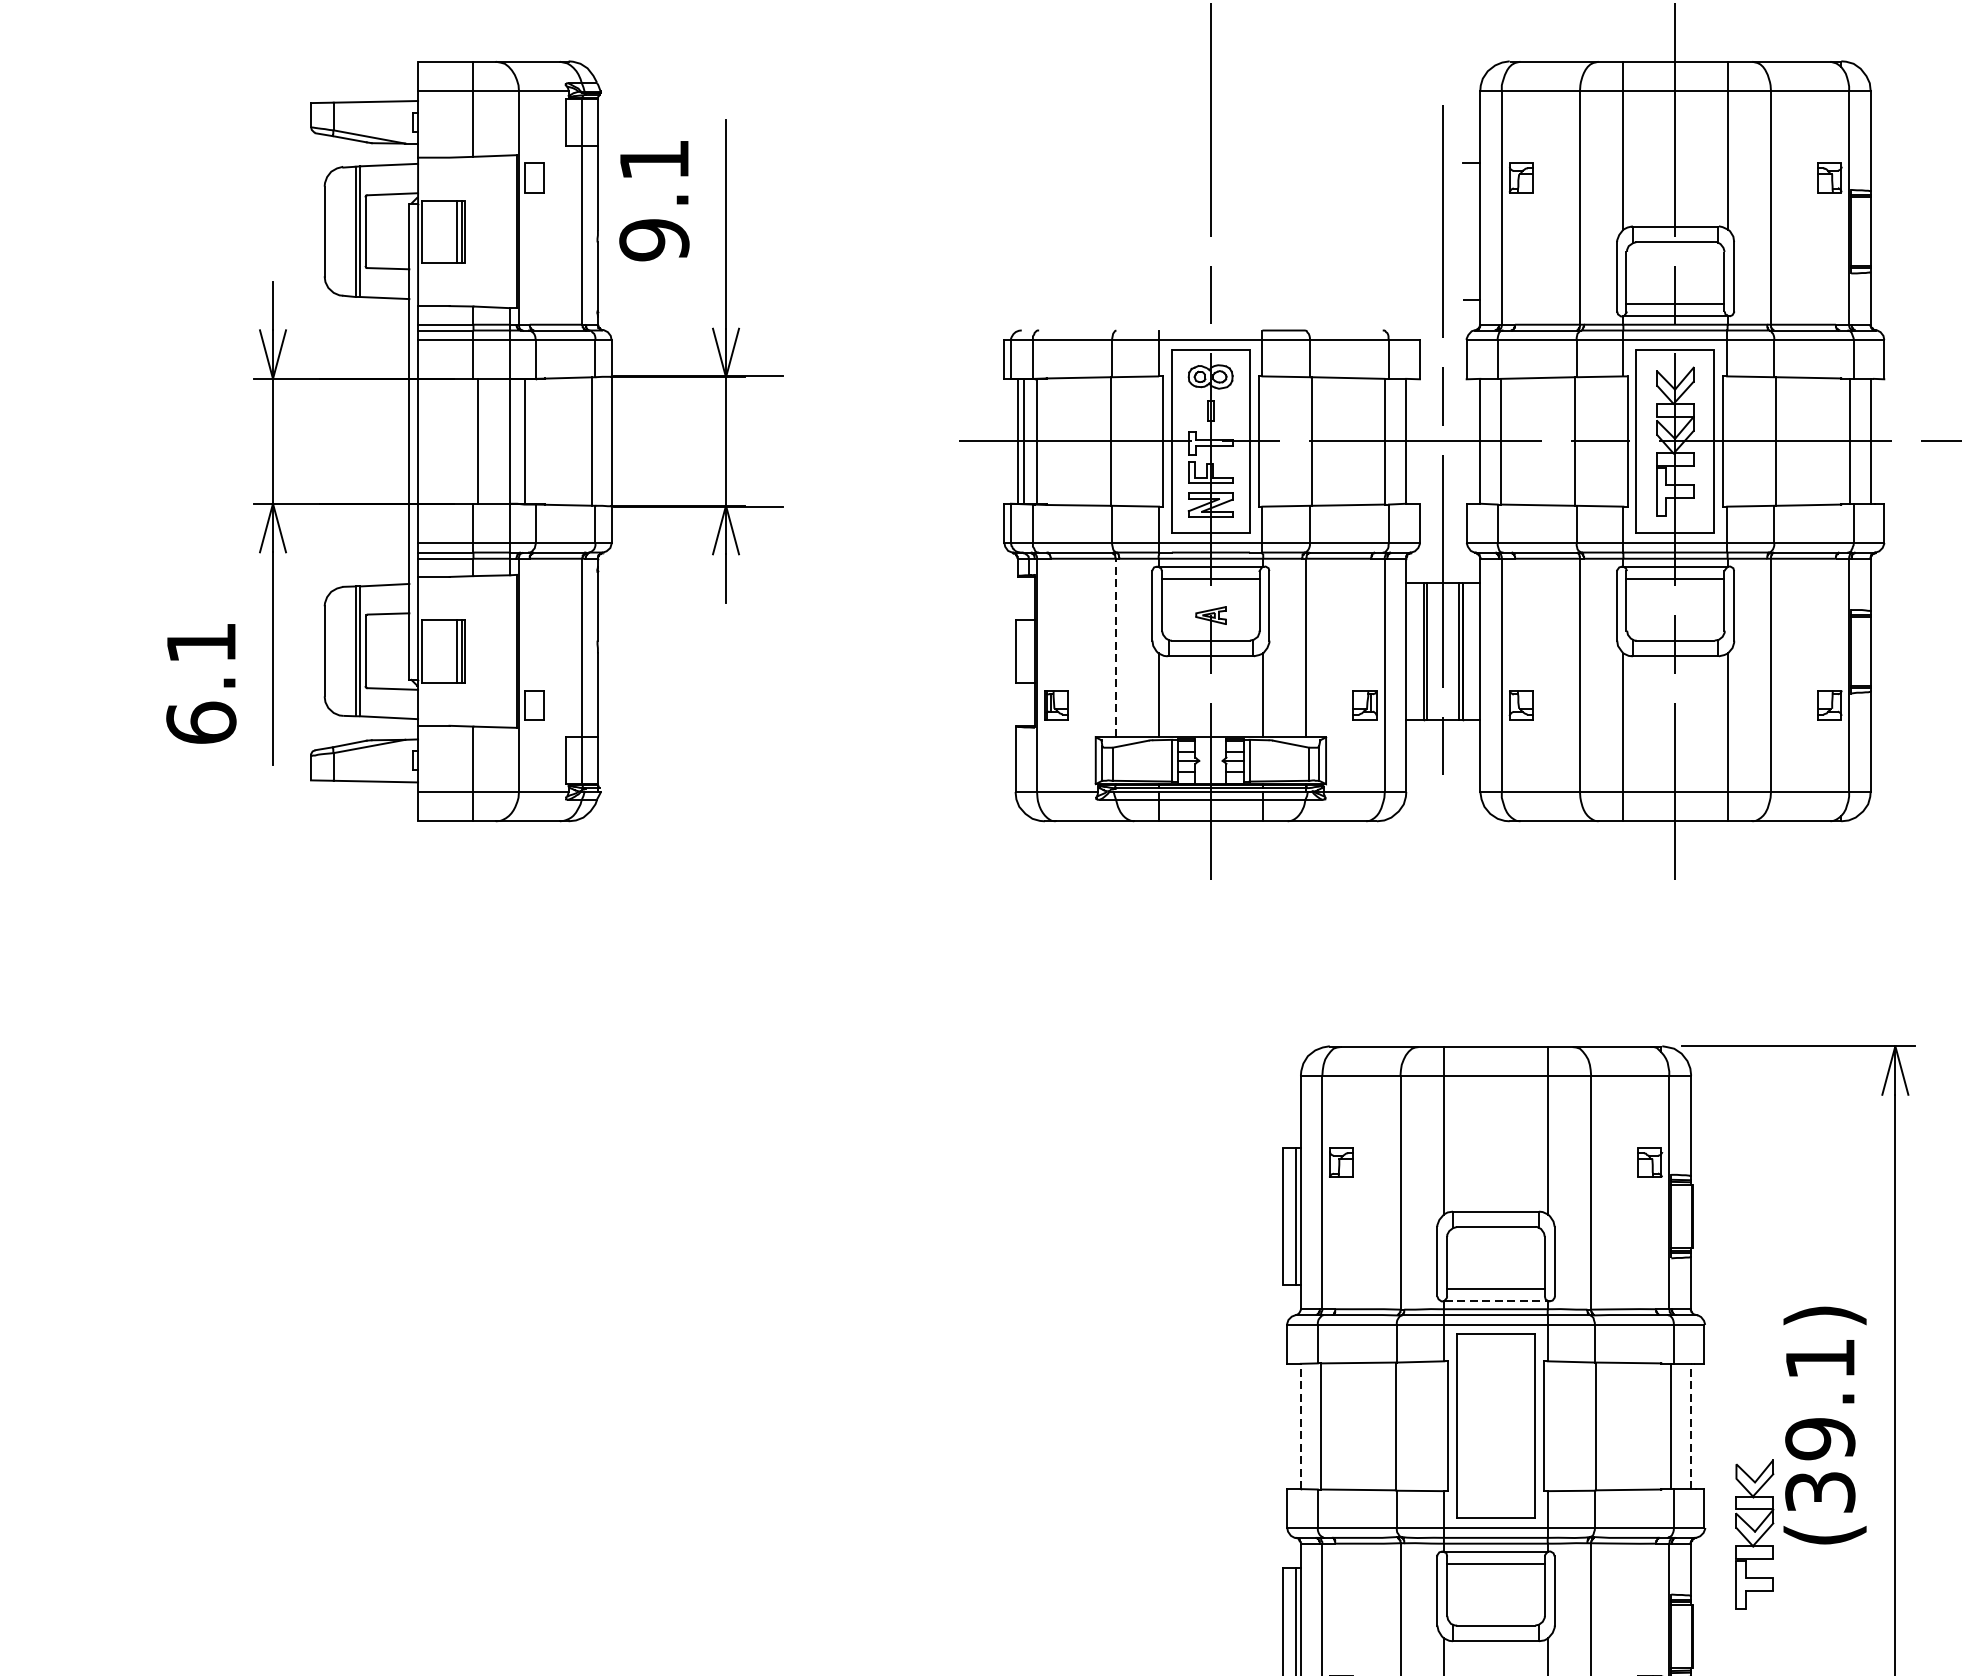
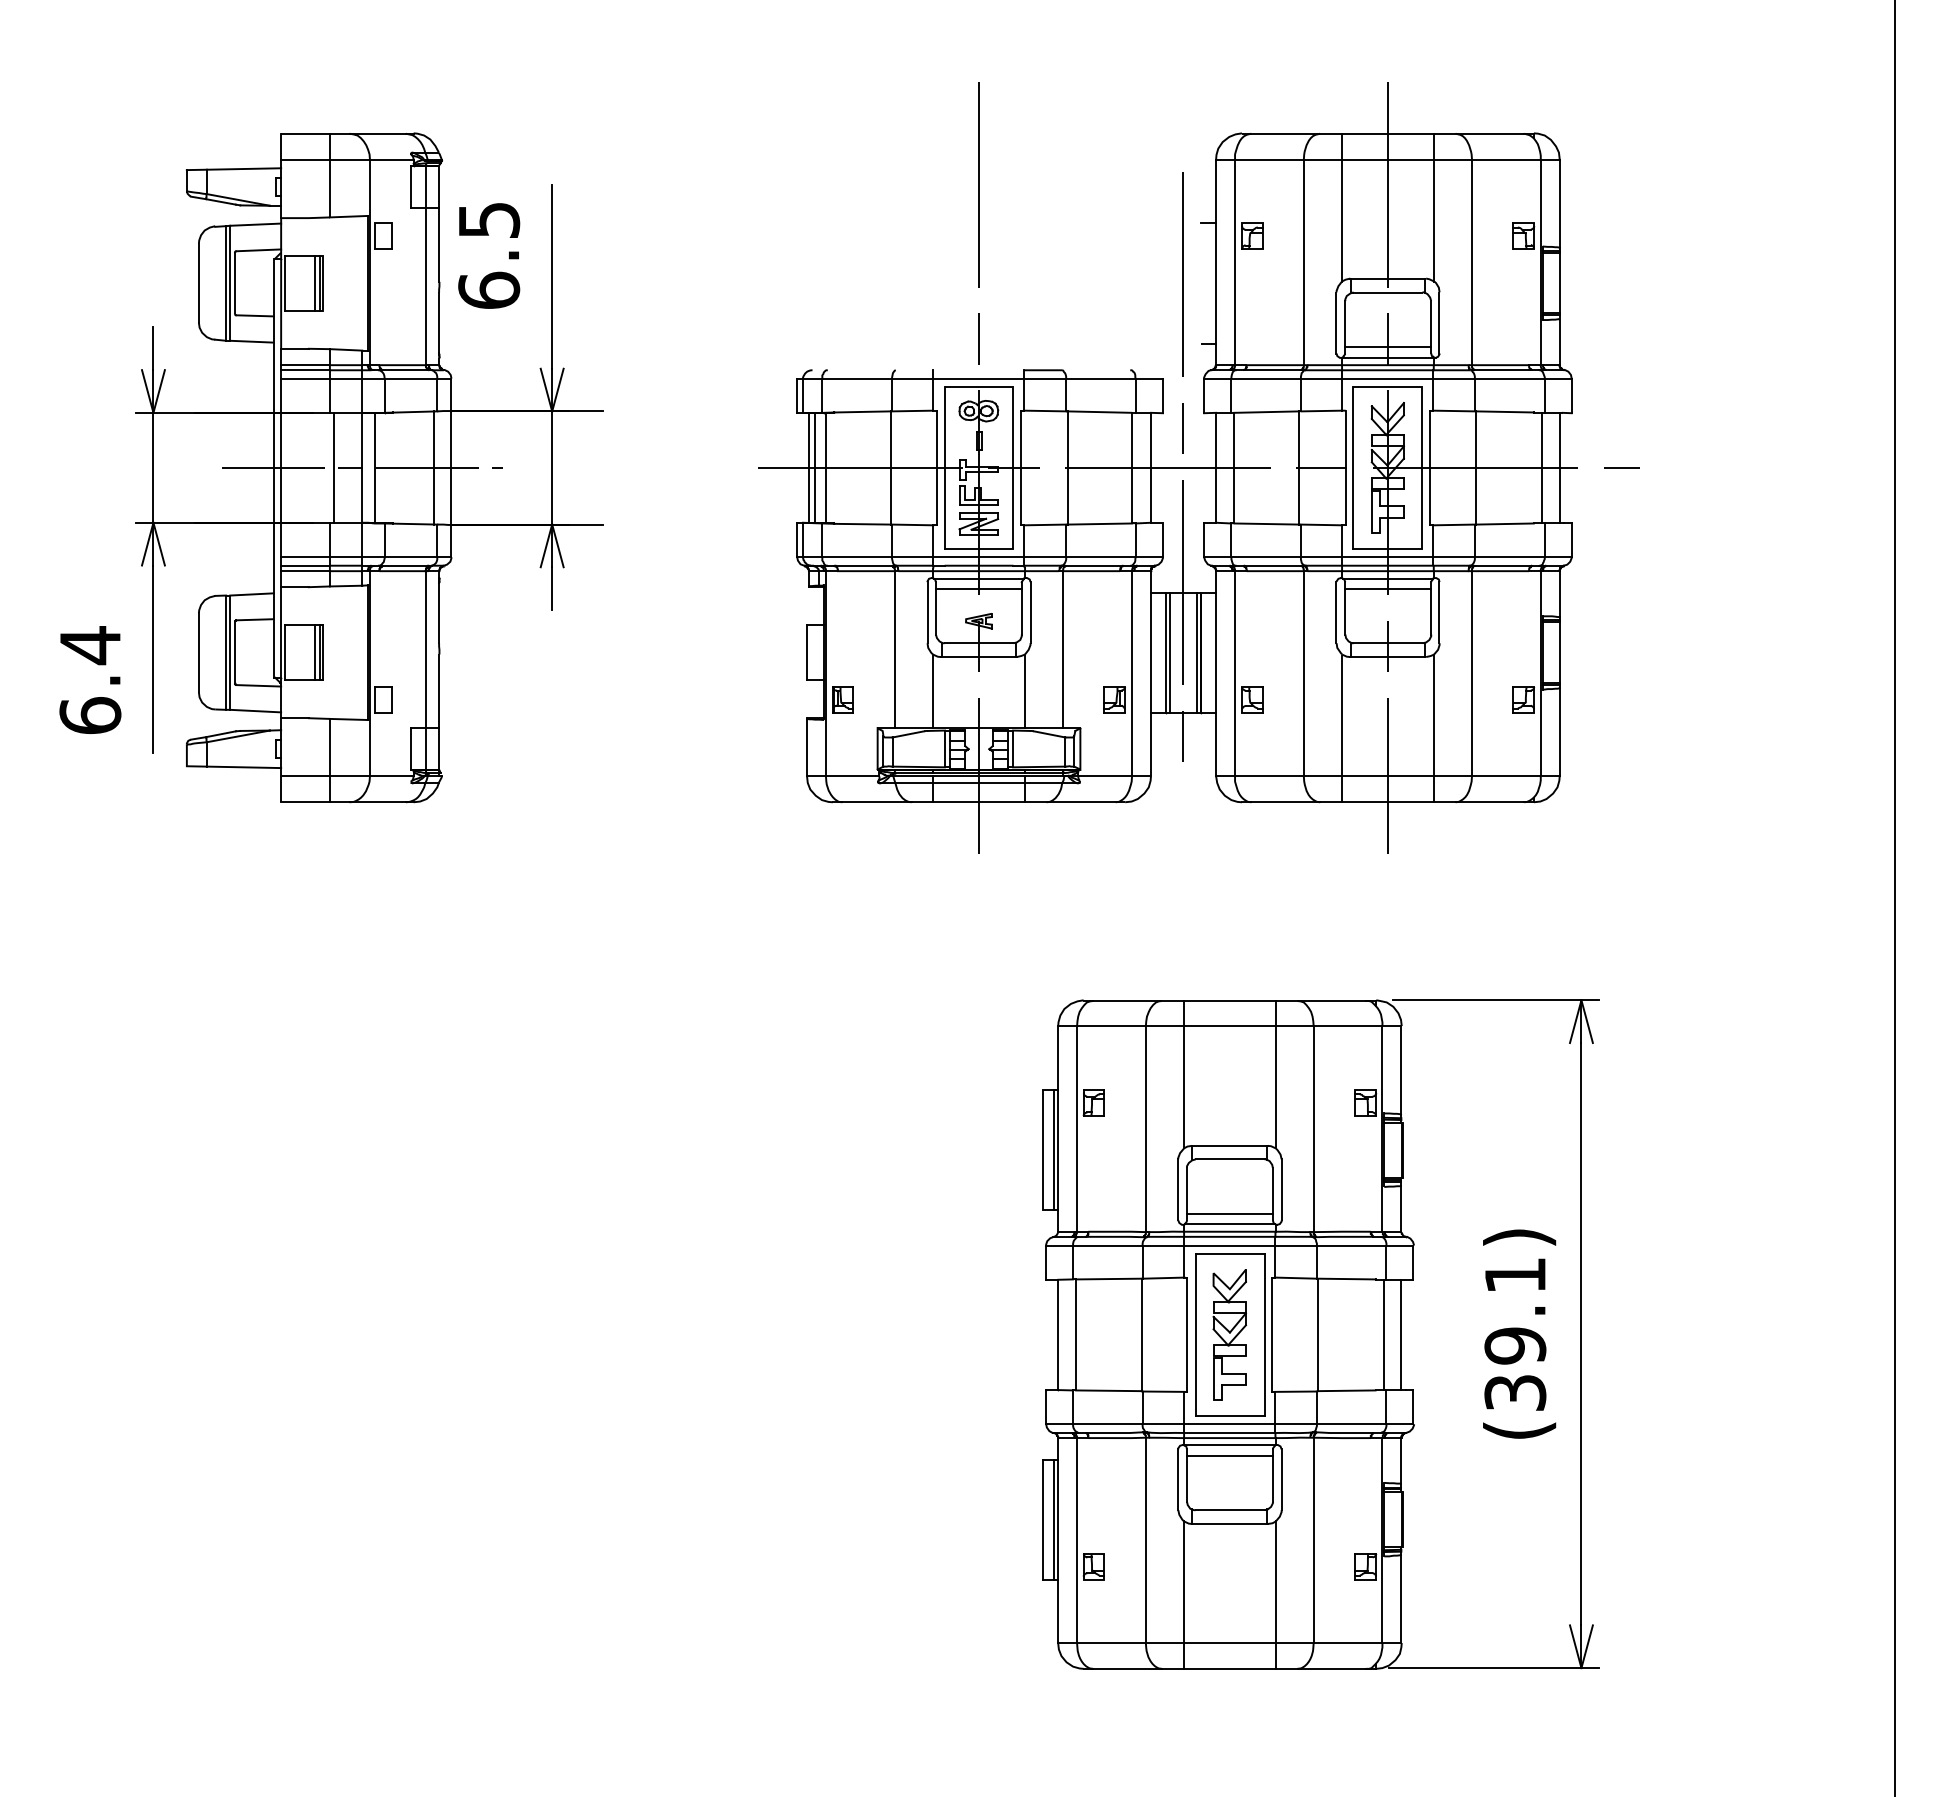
text: (654, 201) -> (489, 256), 9.1 -> 6.5
line: (510, 442) -> (362, 468), added
text: (201, 643) -> (90, 645), 6.1 -> 6.4
line: (1116, 647) -> (895, 649), dashed -> solid
line: (1495, 1300) -> (1229, 1224), dashed -> solid
line: (1690, 1423) -> (1401, 1332), dashed -> solid
line: (1301, 1425) -> (1058, 1334), dashed -> solid
part: (1754, 1533) -> (1229, 1334), moved

